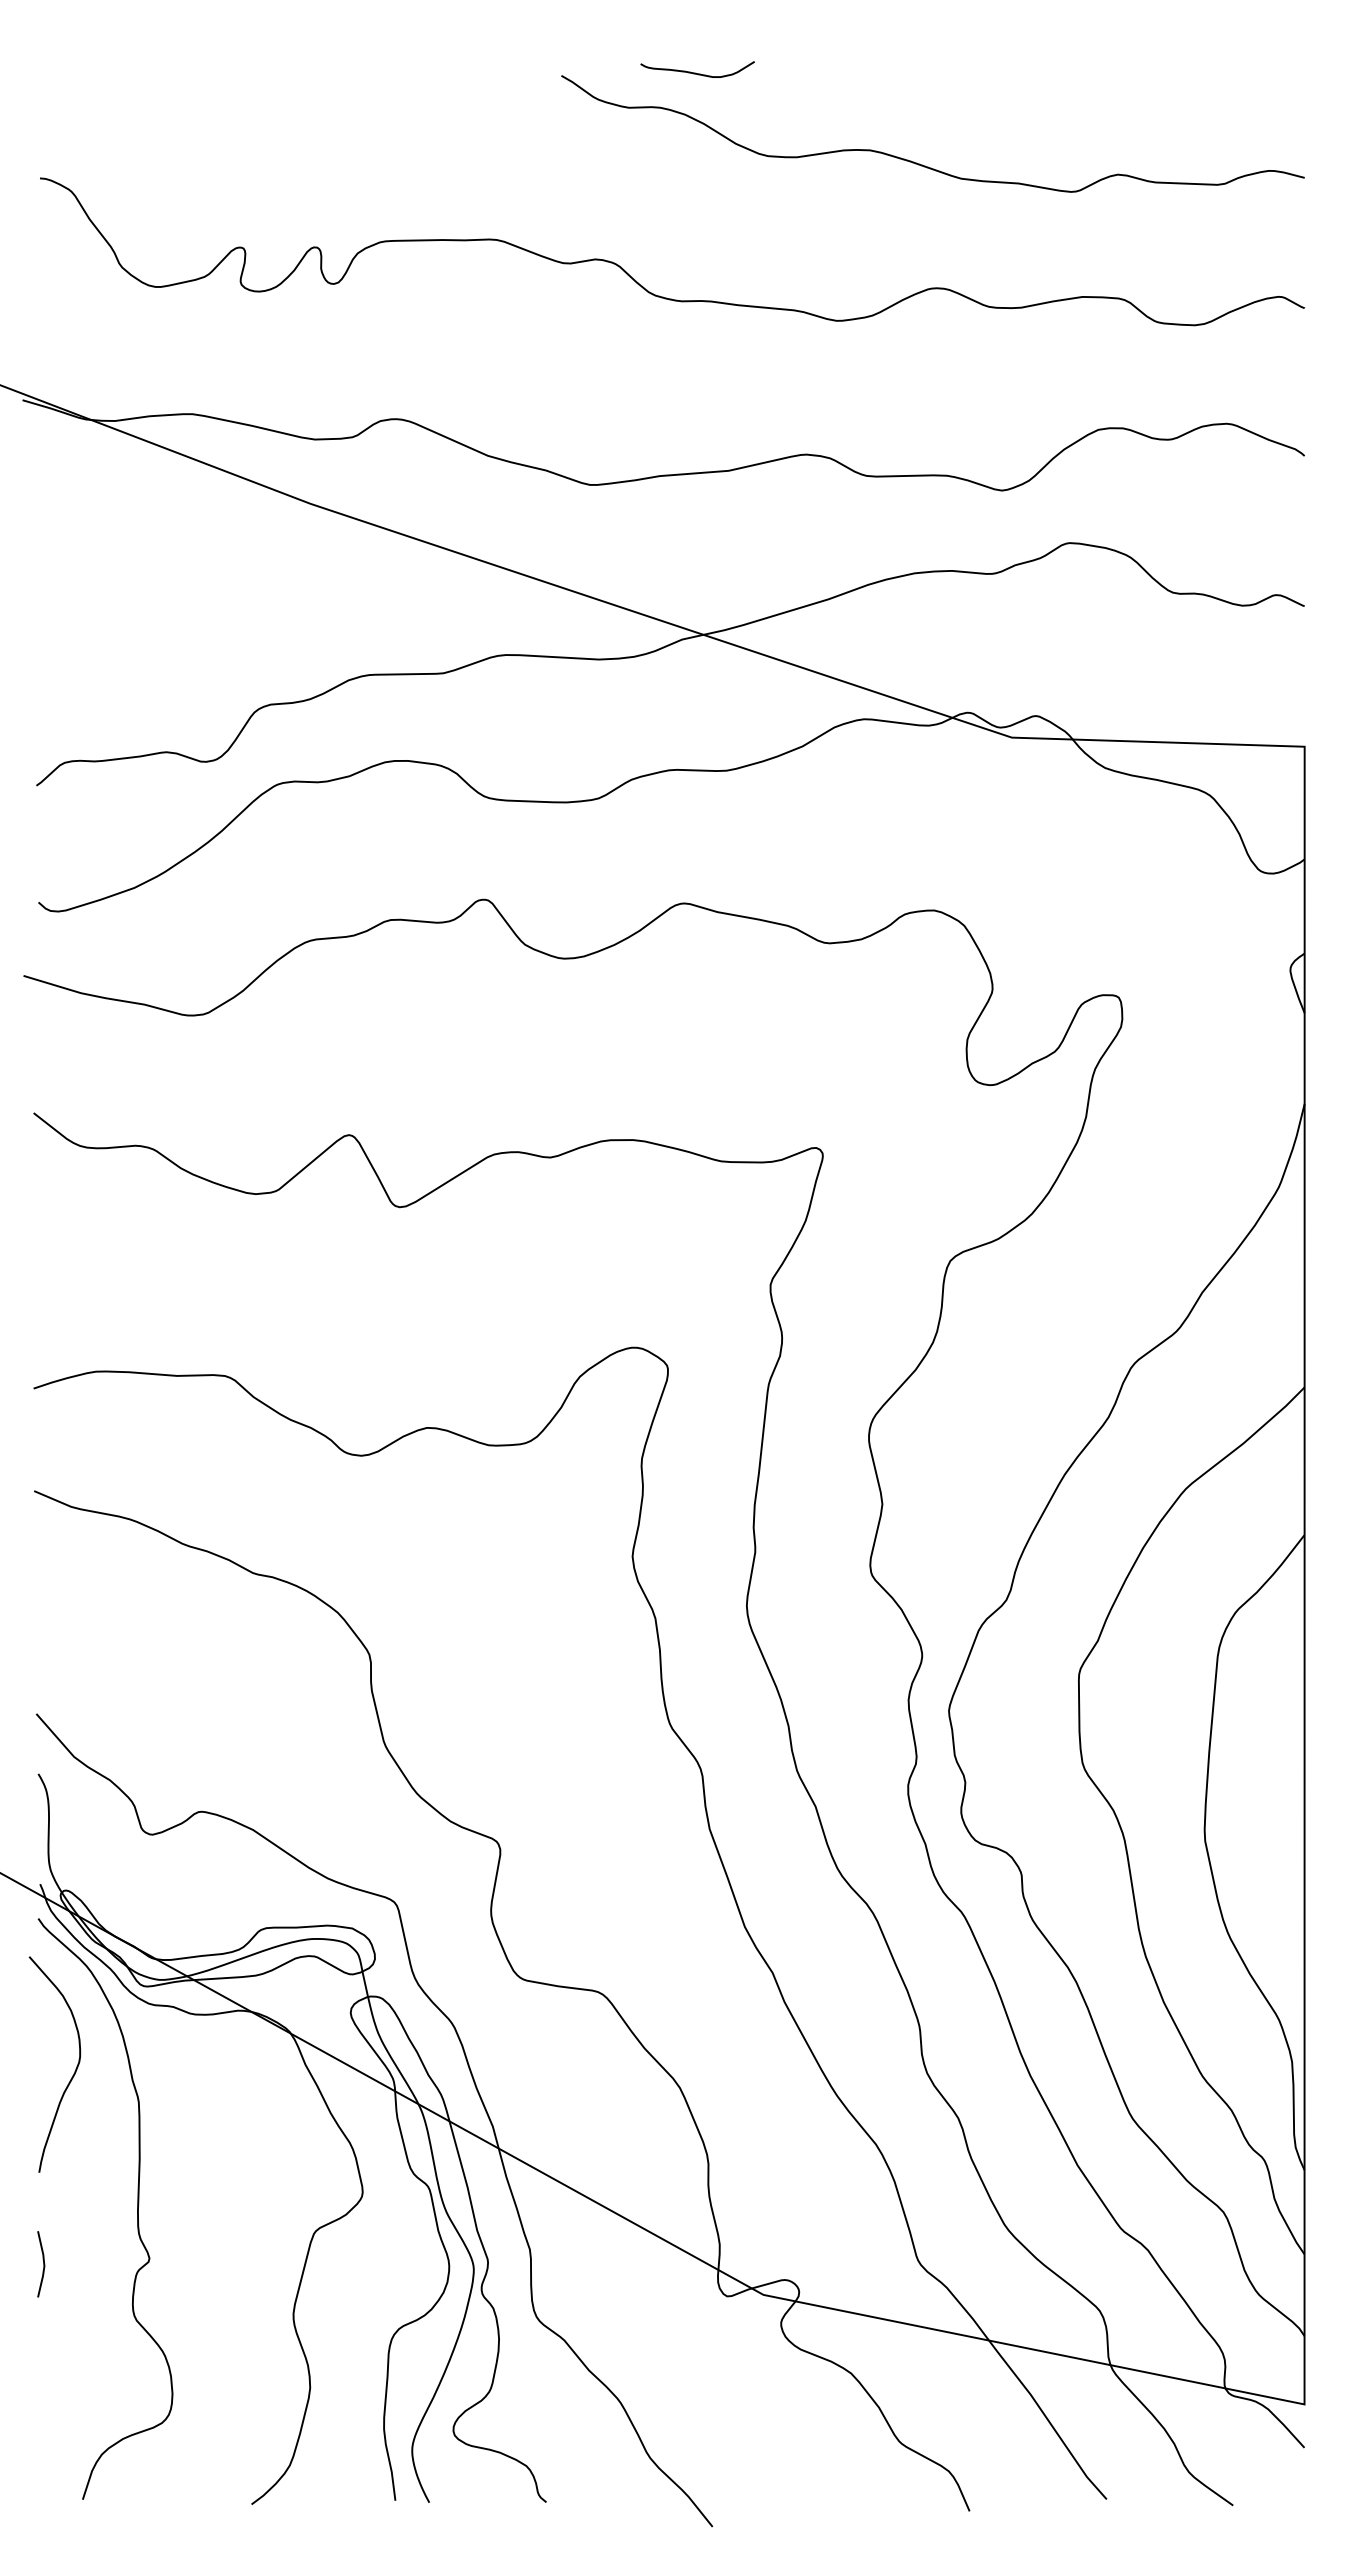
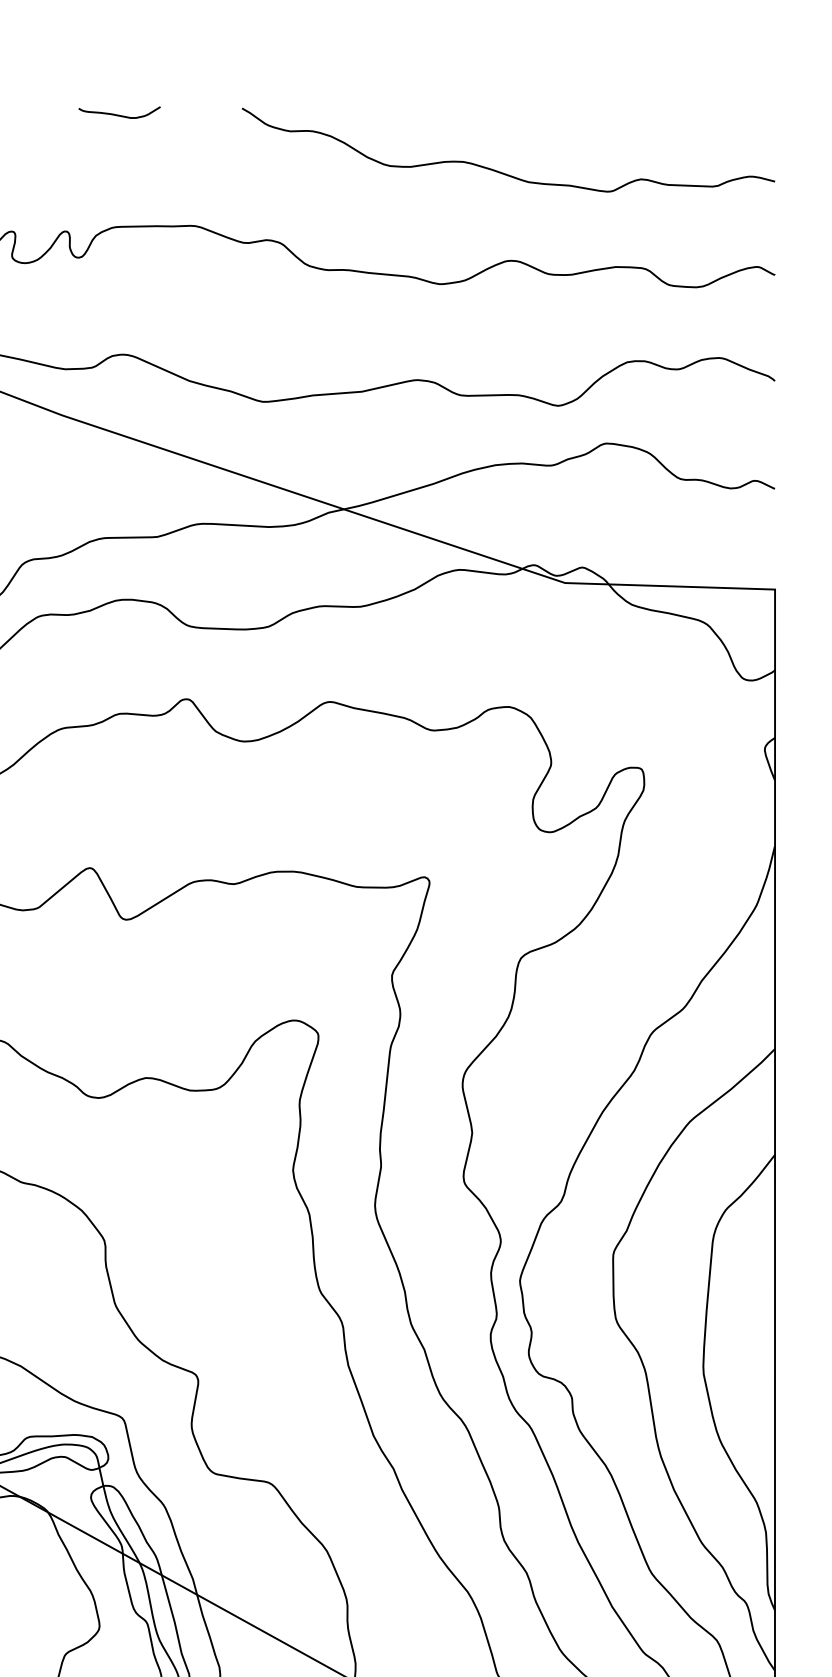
curve: (695, 72) -> (118, 114), moved

